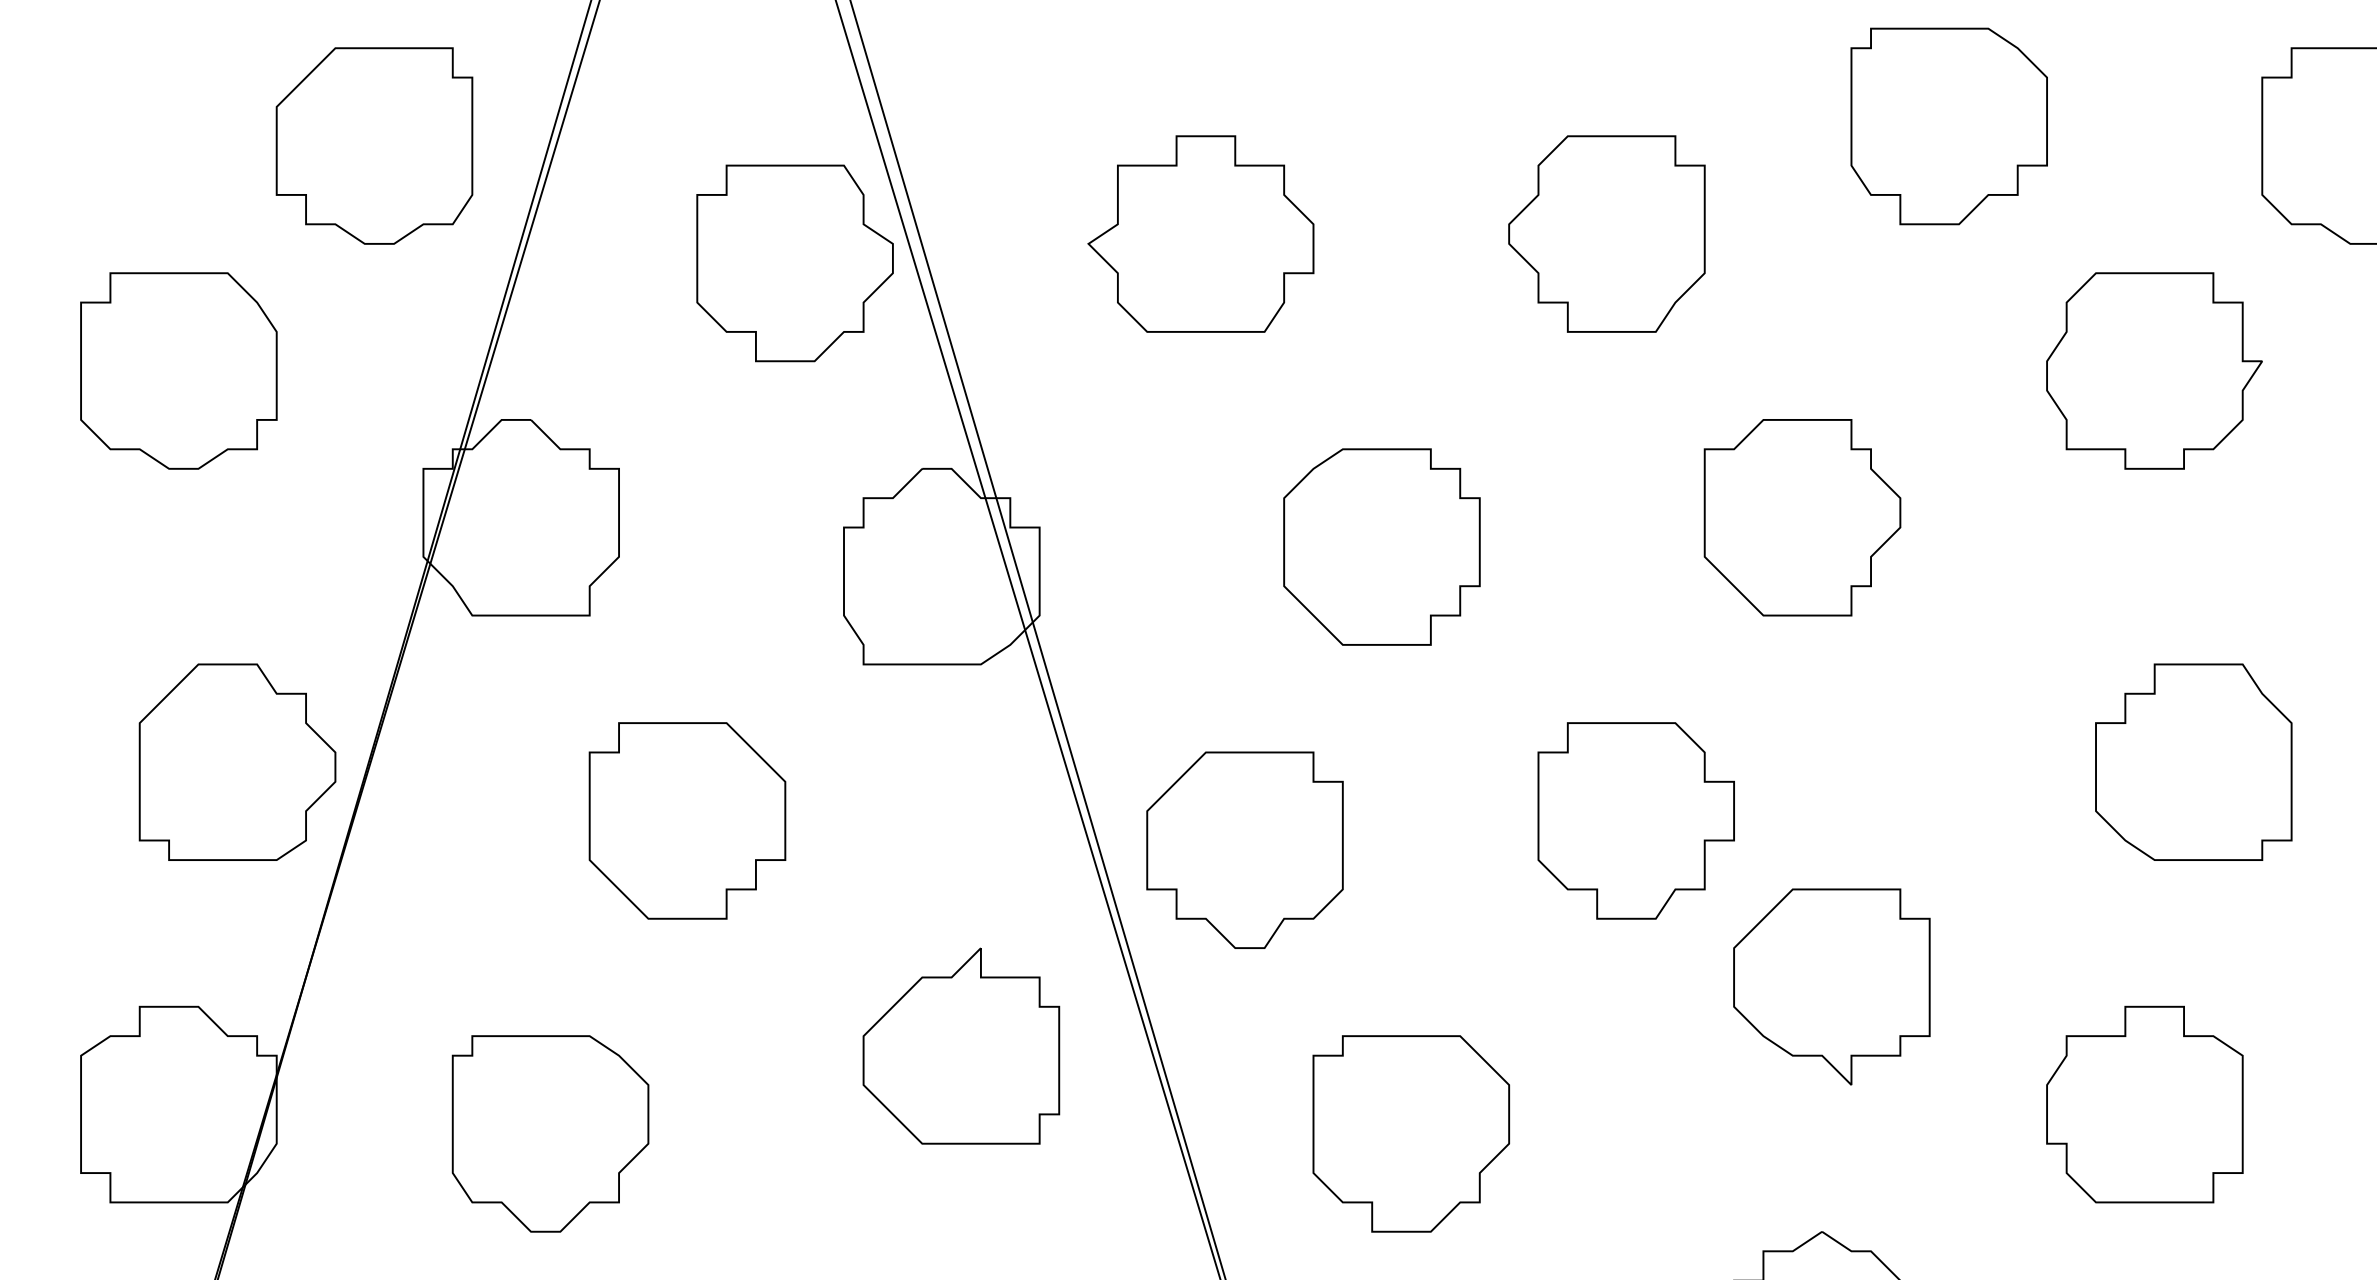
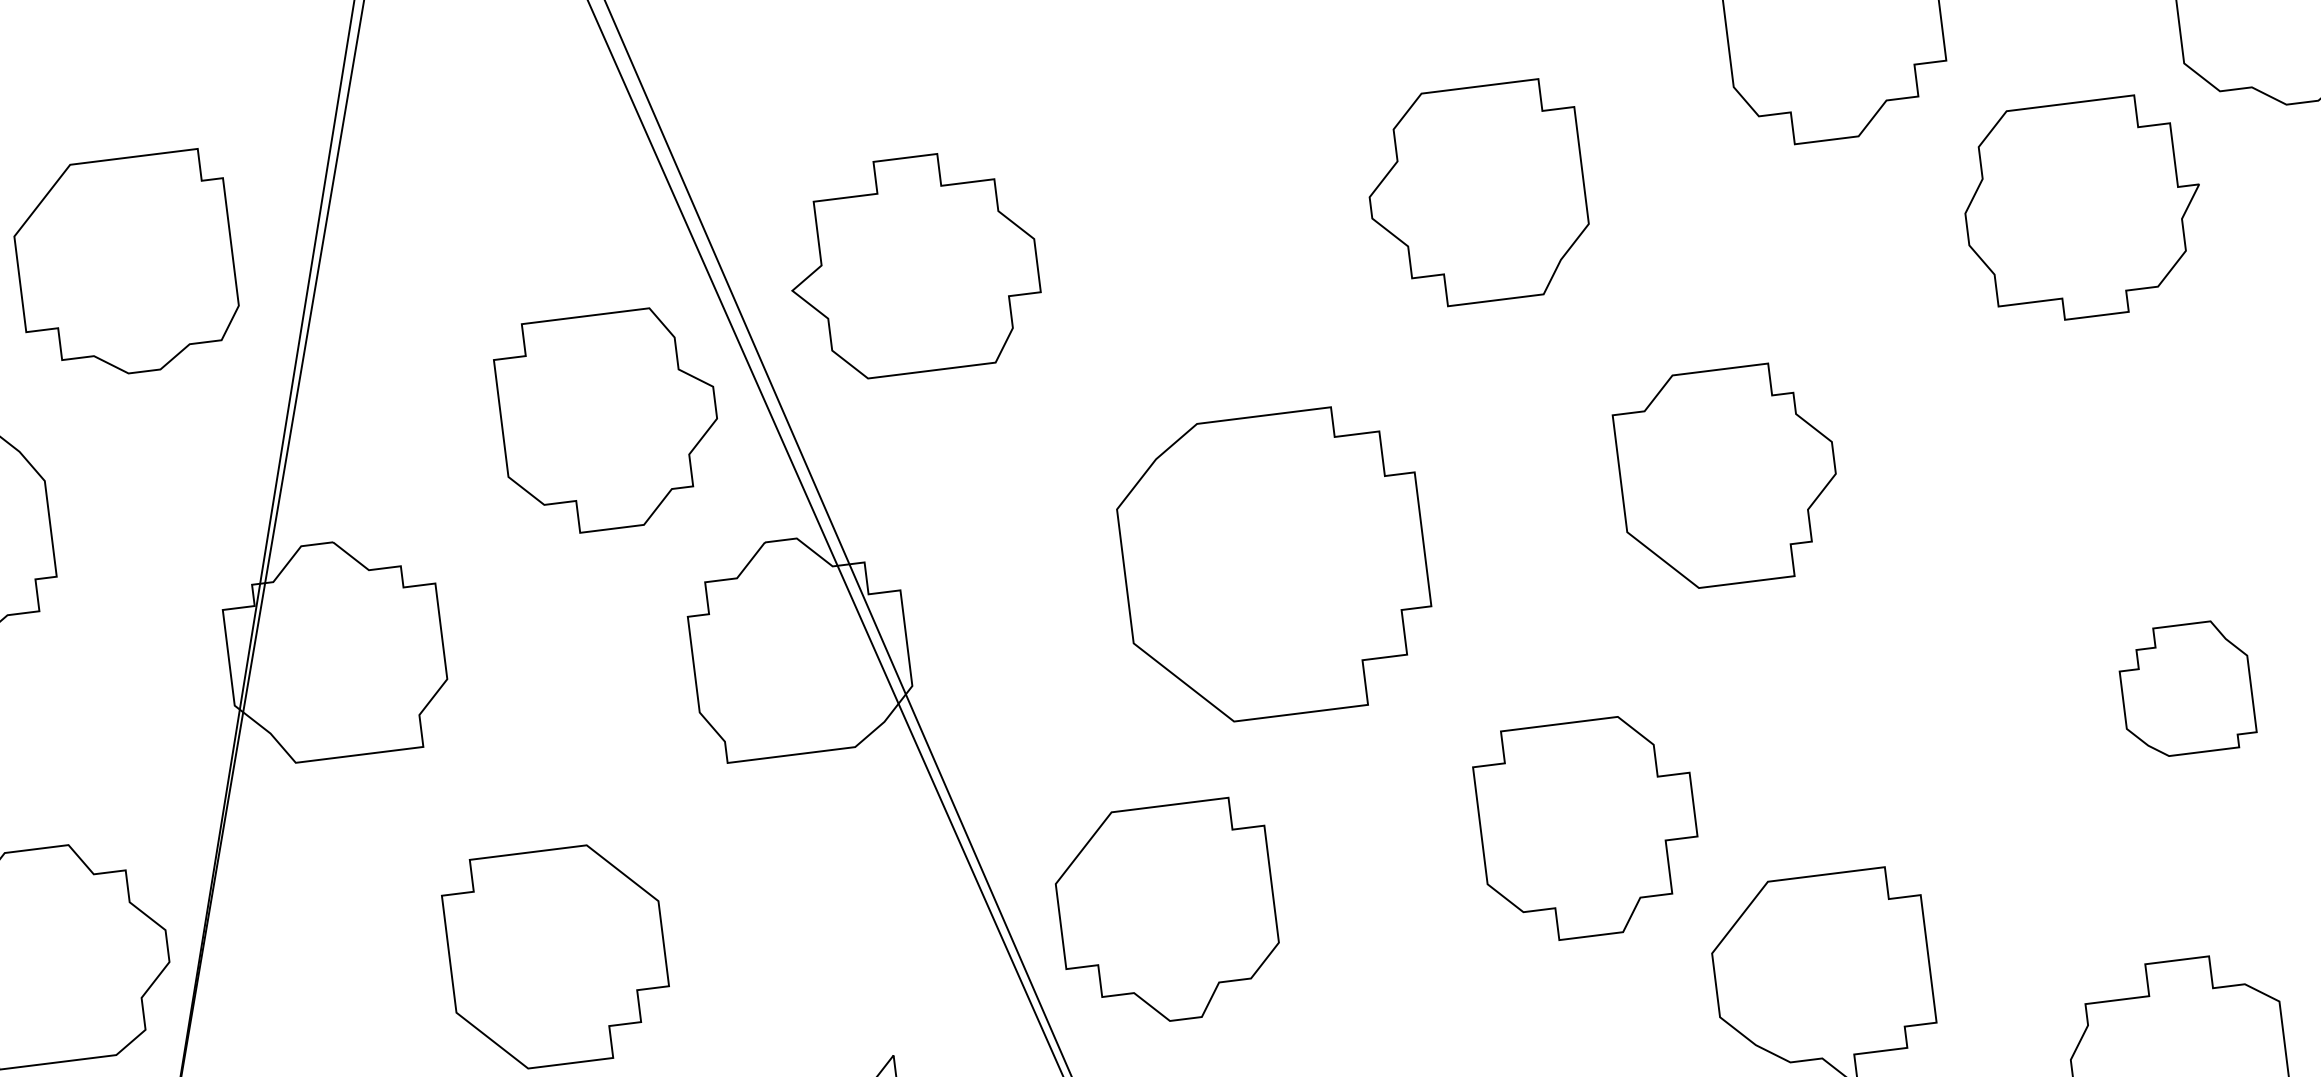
part: (1200, 233) -> (912, 264), moved
part: (794, 263) -> (608, 421), moved
part: (2154, 370) -> (2083, 209), moved
part: (1381, 546) -> (1274, 564), size x1.4
part: (2193, 761) -> (2186, 688), size x0.6

